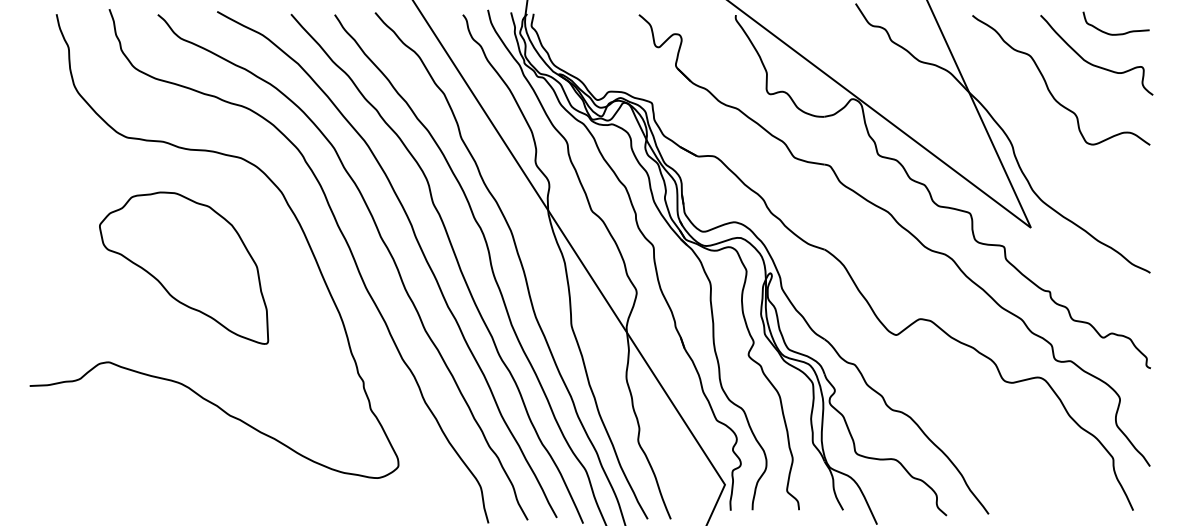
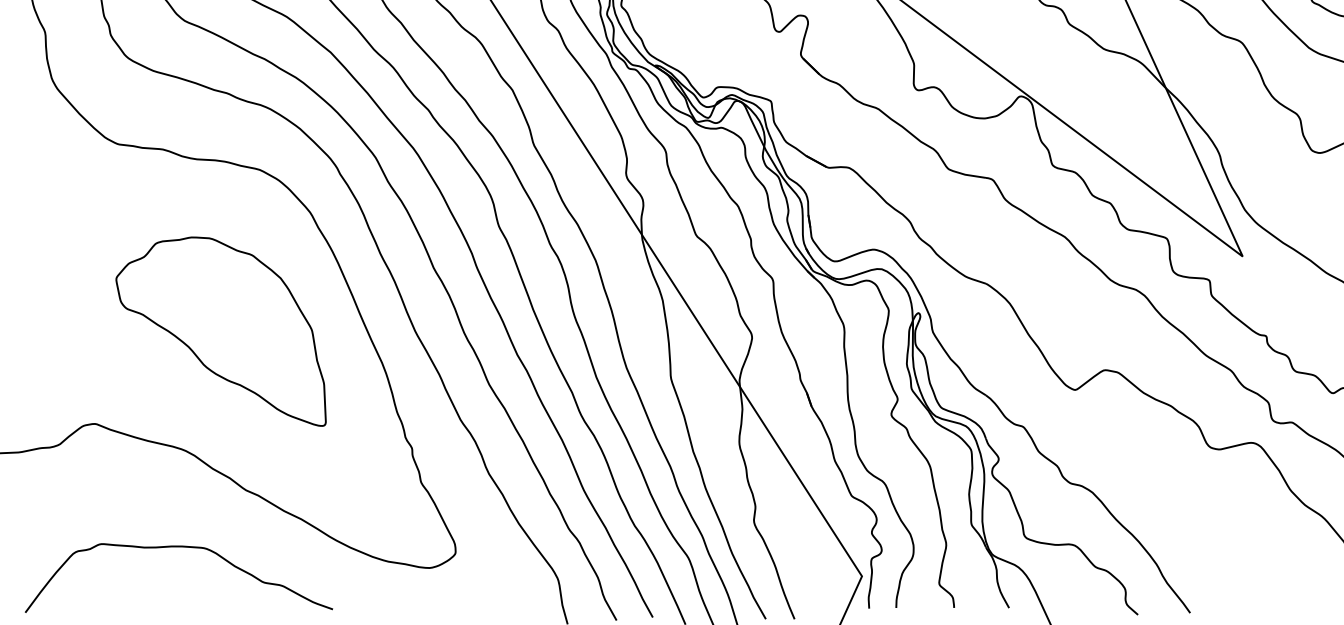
part: (184, 267) -> (221, 330), moved
curve: (175, 461) -> (178, 547), added

